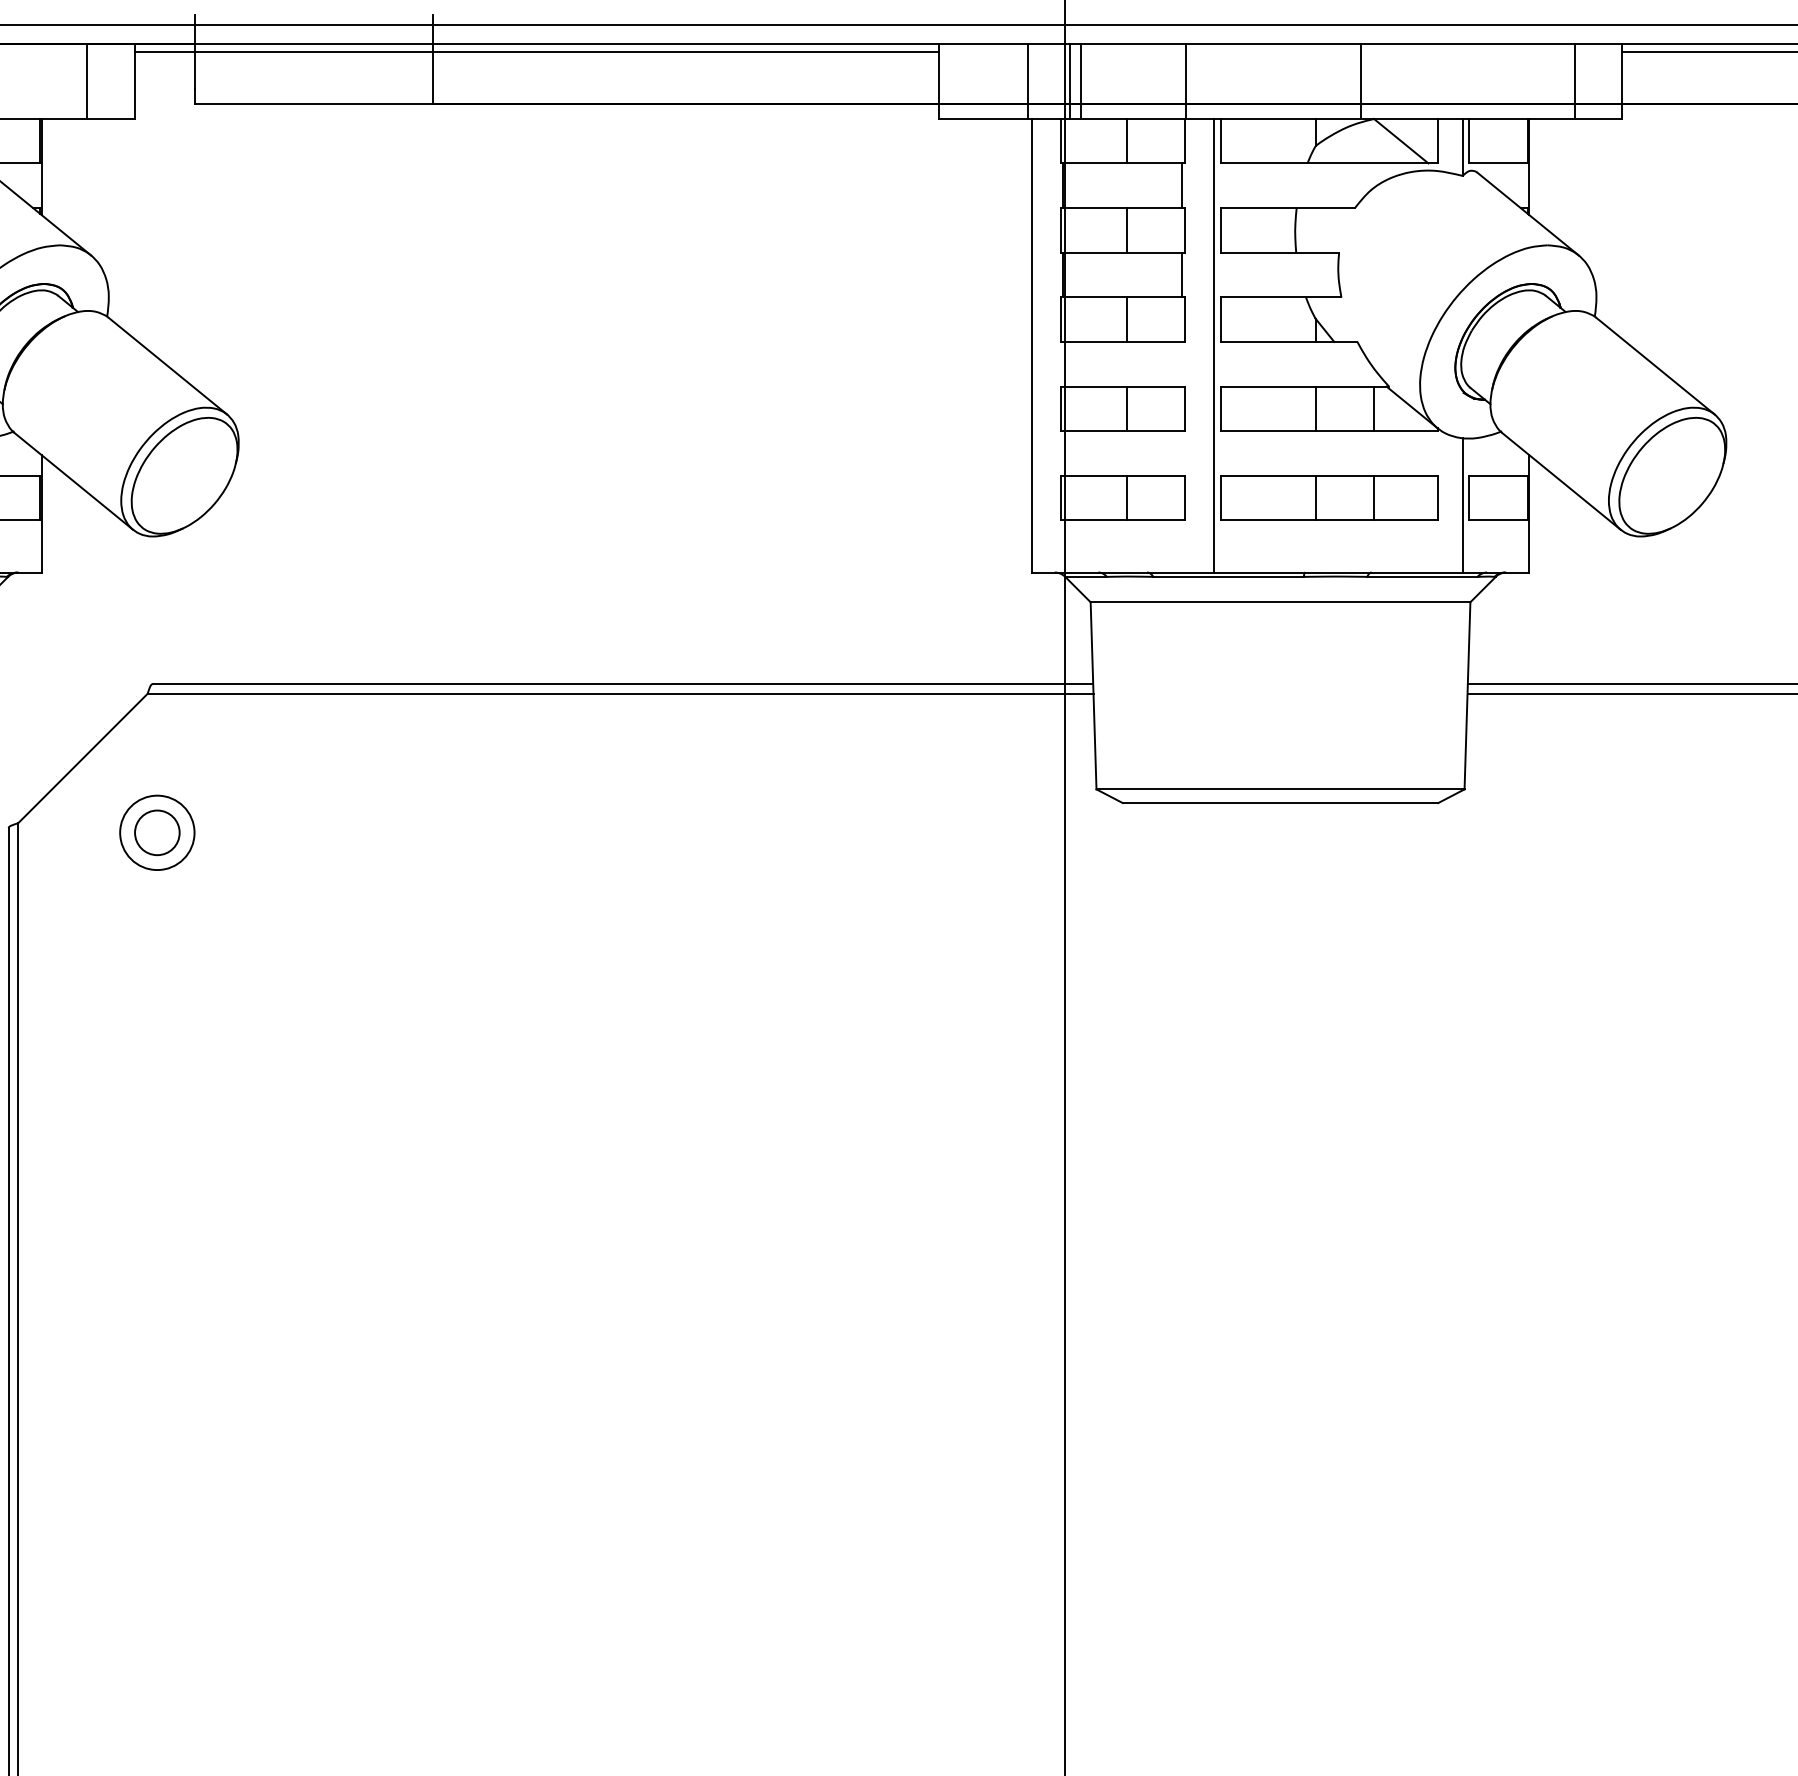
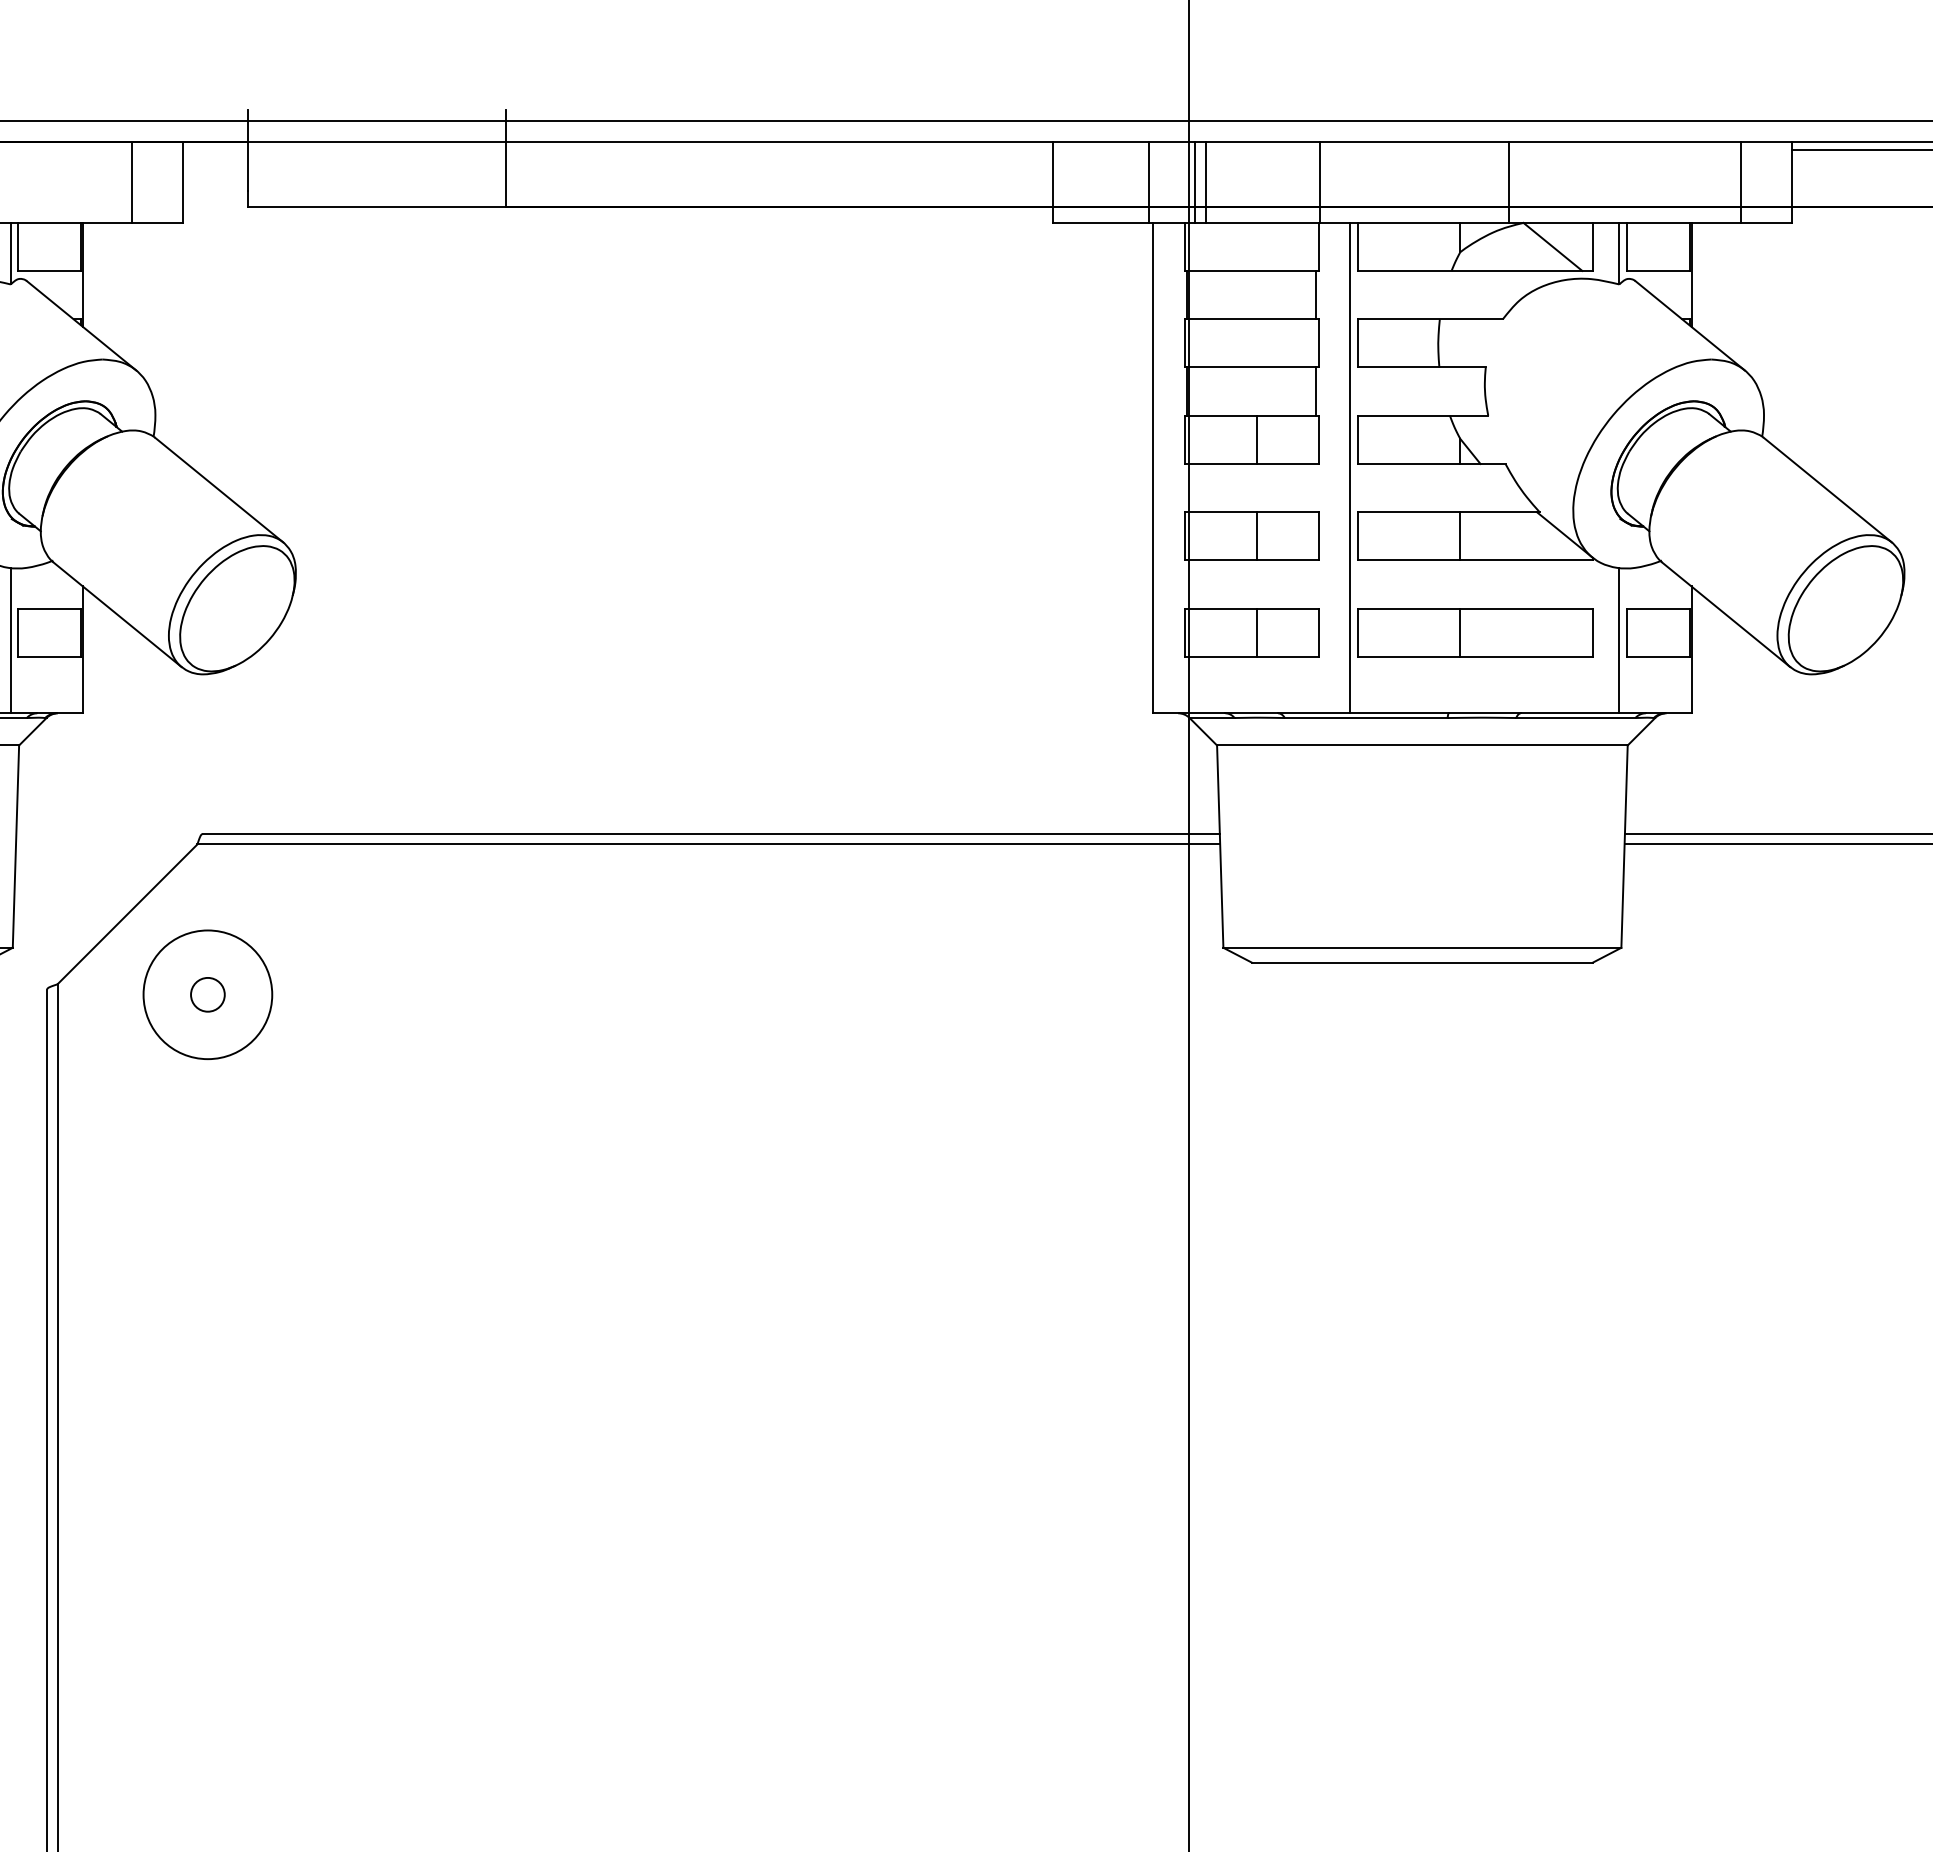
line: (536, 51) -> (617, 149), removed
line: (1127, 140) -> (1256, 246), removed
line: (1127, 230) -> (1256, 343), removed
line: (1374, 408) -> (1524, 535), removed
line: (1374, 497) -> (1524, 632), removed
circle: (157, 832) -> (208, 994), size x0.7
circle: (157, 832) -> (208, 994), size x1.6

